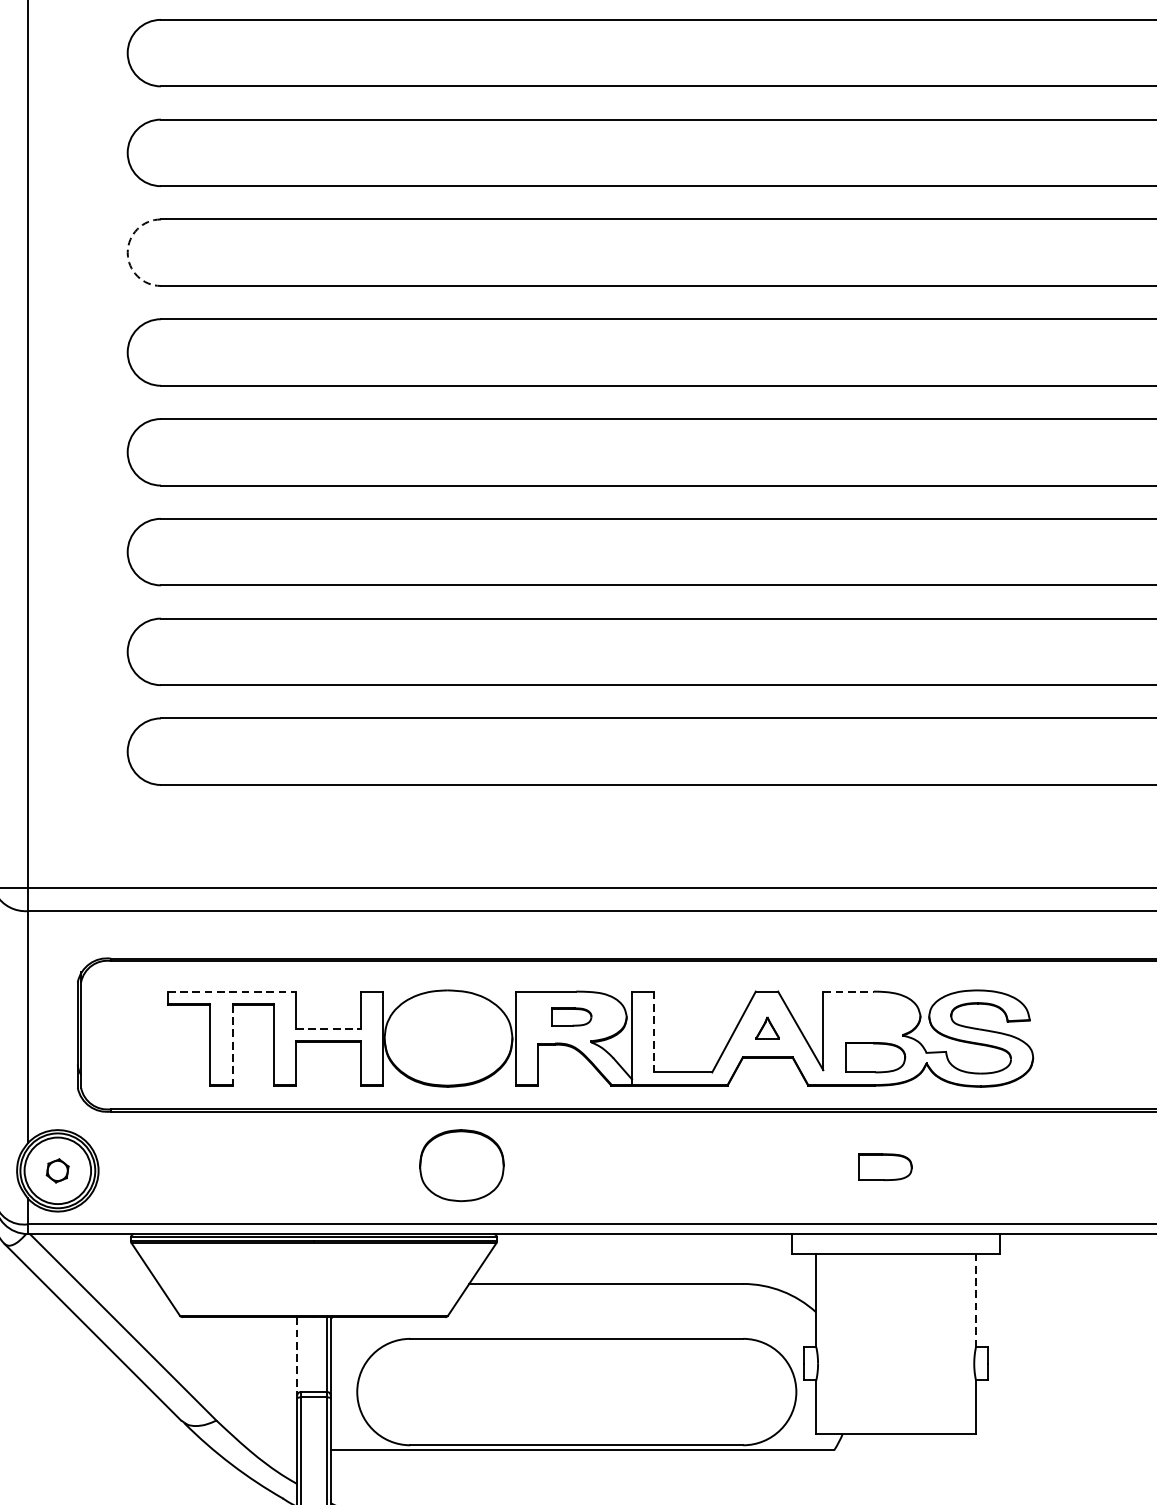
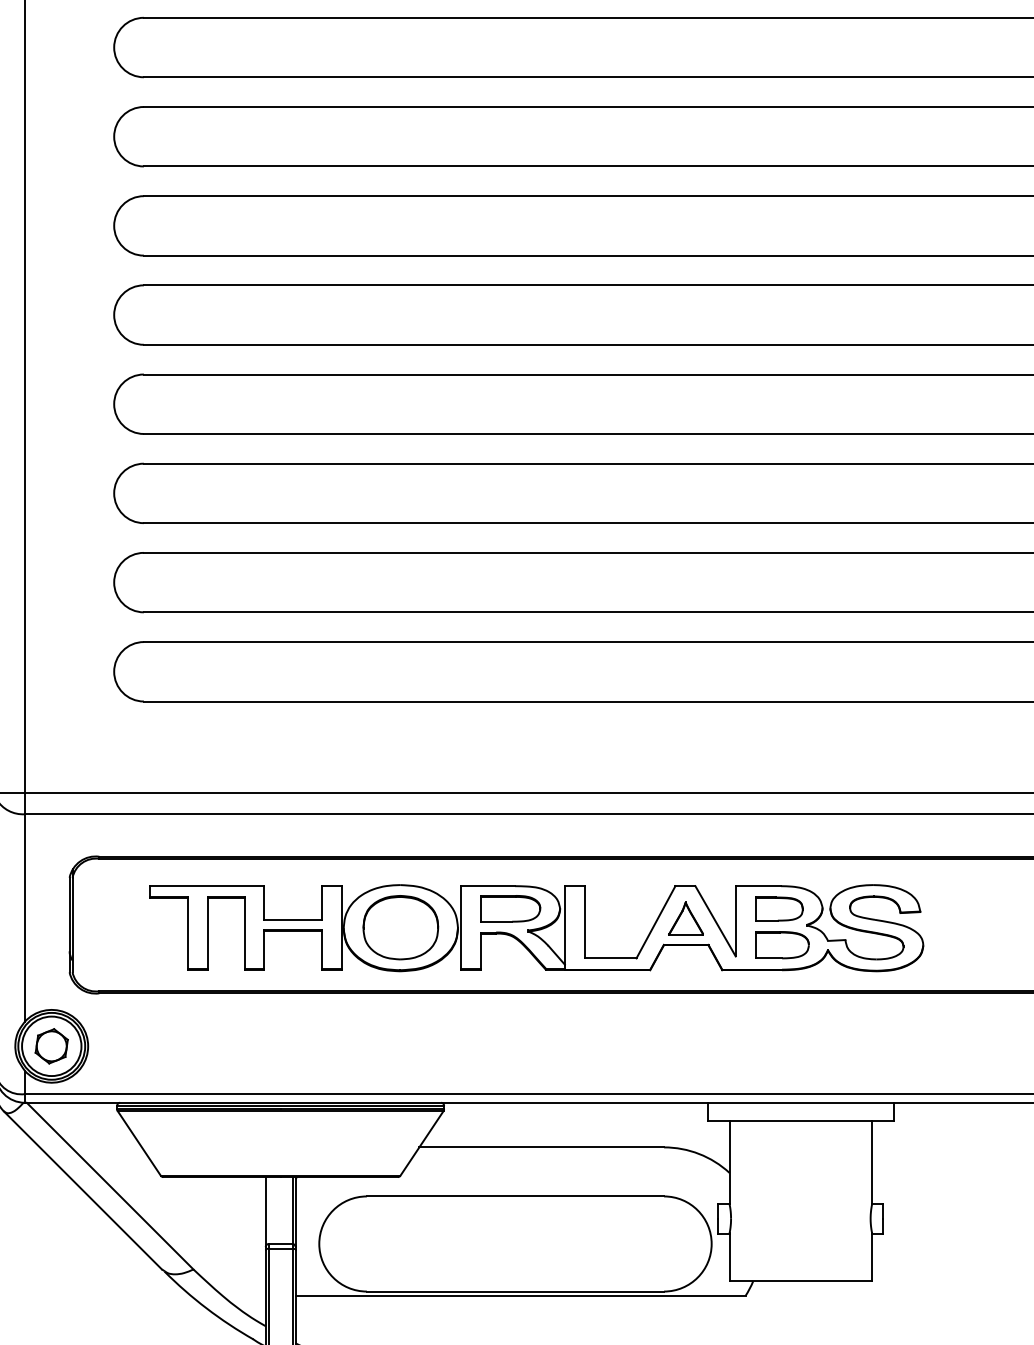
arc: (128, 252) -> (114, 225), dashed -> solid
line: (232, 991) -> (207, 886), dashed -> solid
line: (848, 991) -> (758, 886), dashed -> solid
part: (571, 1016) -> (510, 908), size x1.67
part: (767, 1027) -> (685, 918), size x1.67
line: (328, 1028) -> (293, 919), dashed -> solid
line: (654, 1032) -> (584, 922), dashed -> solid
line: (232, 1045) -> (207, 934), dashed -> solid
part: (461, 1165) -> (400, 927), moved
part: (885, 1166) -> (779, 908), moved
part: (57, 1171) -> (51, 1046), size x1.67
line: (976, 1300) -> (872, 1162), dashed -> solid
line: (297, 1356) -> (265, 1212), dashed -> solid

